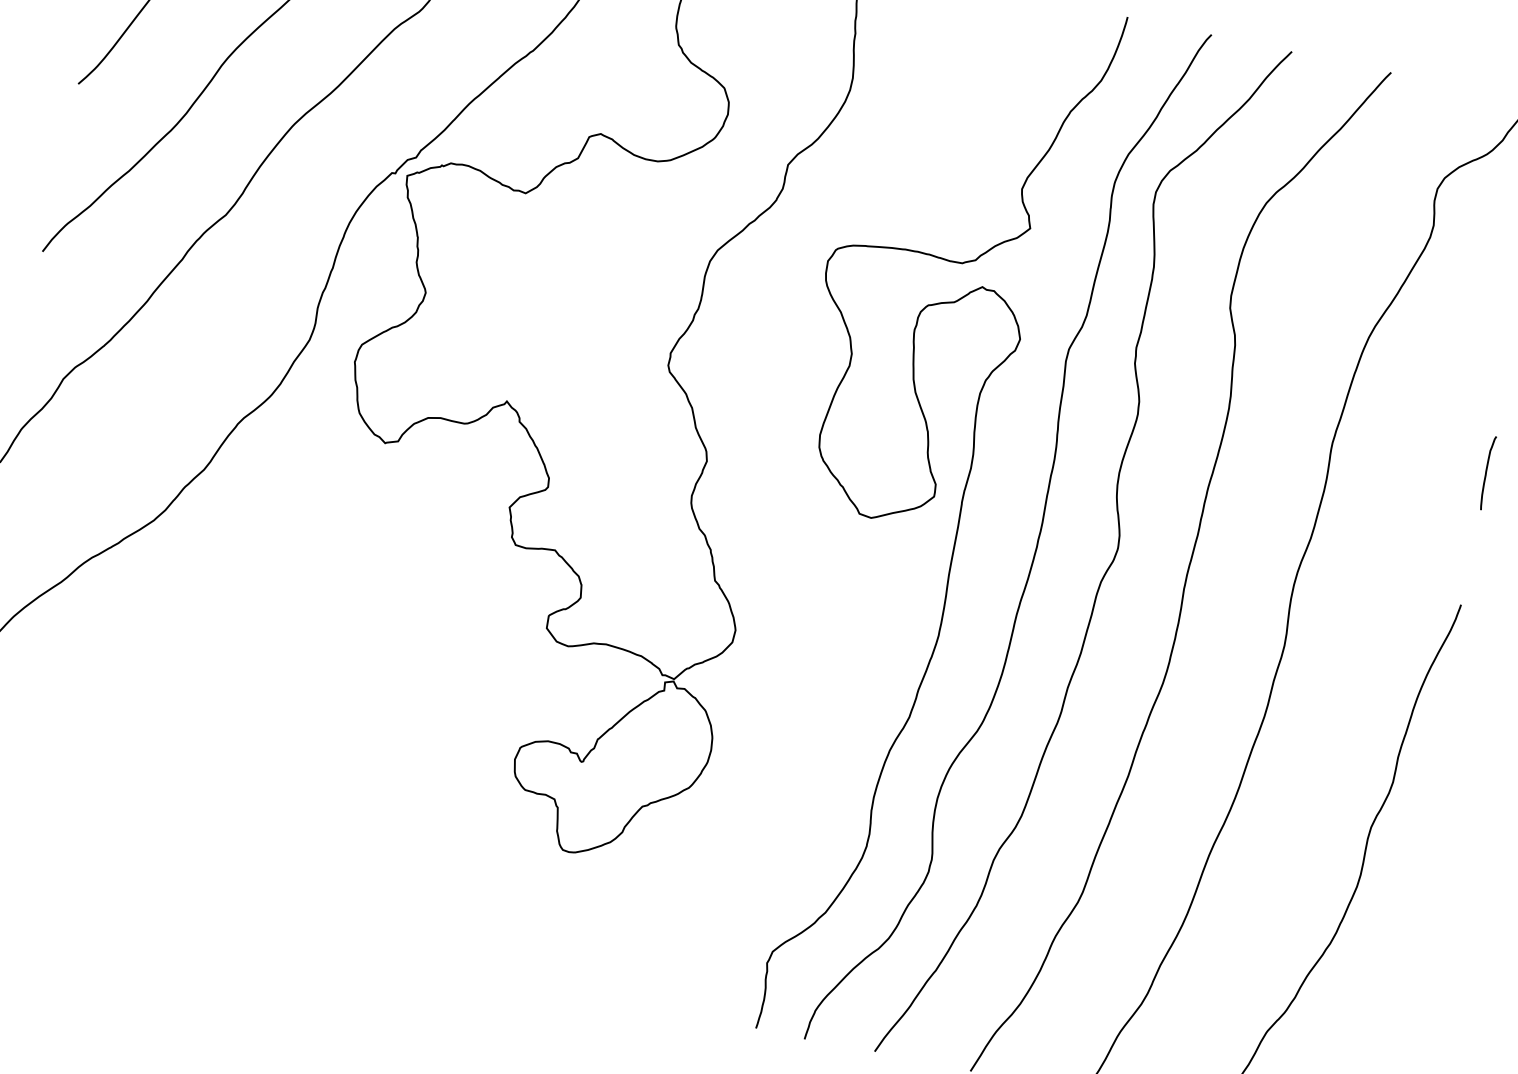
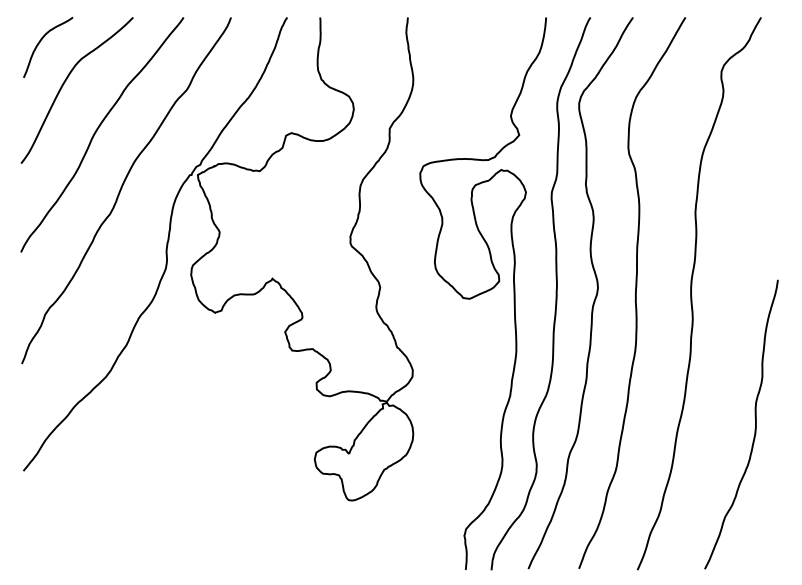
line: (1486, 471) -> (776, 209), removed

